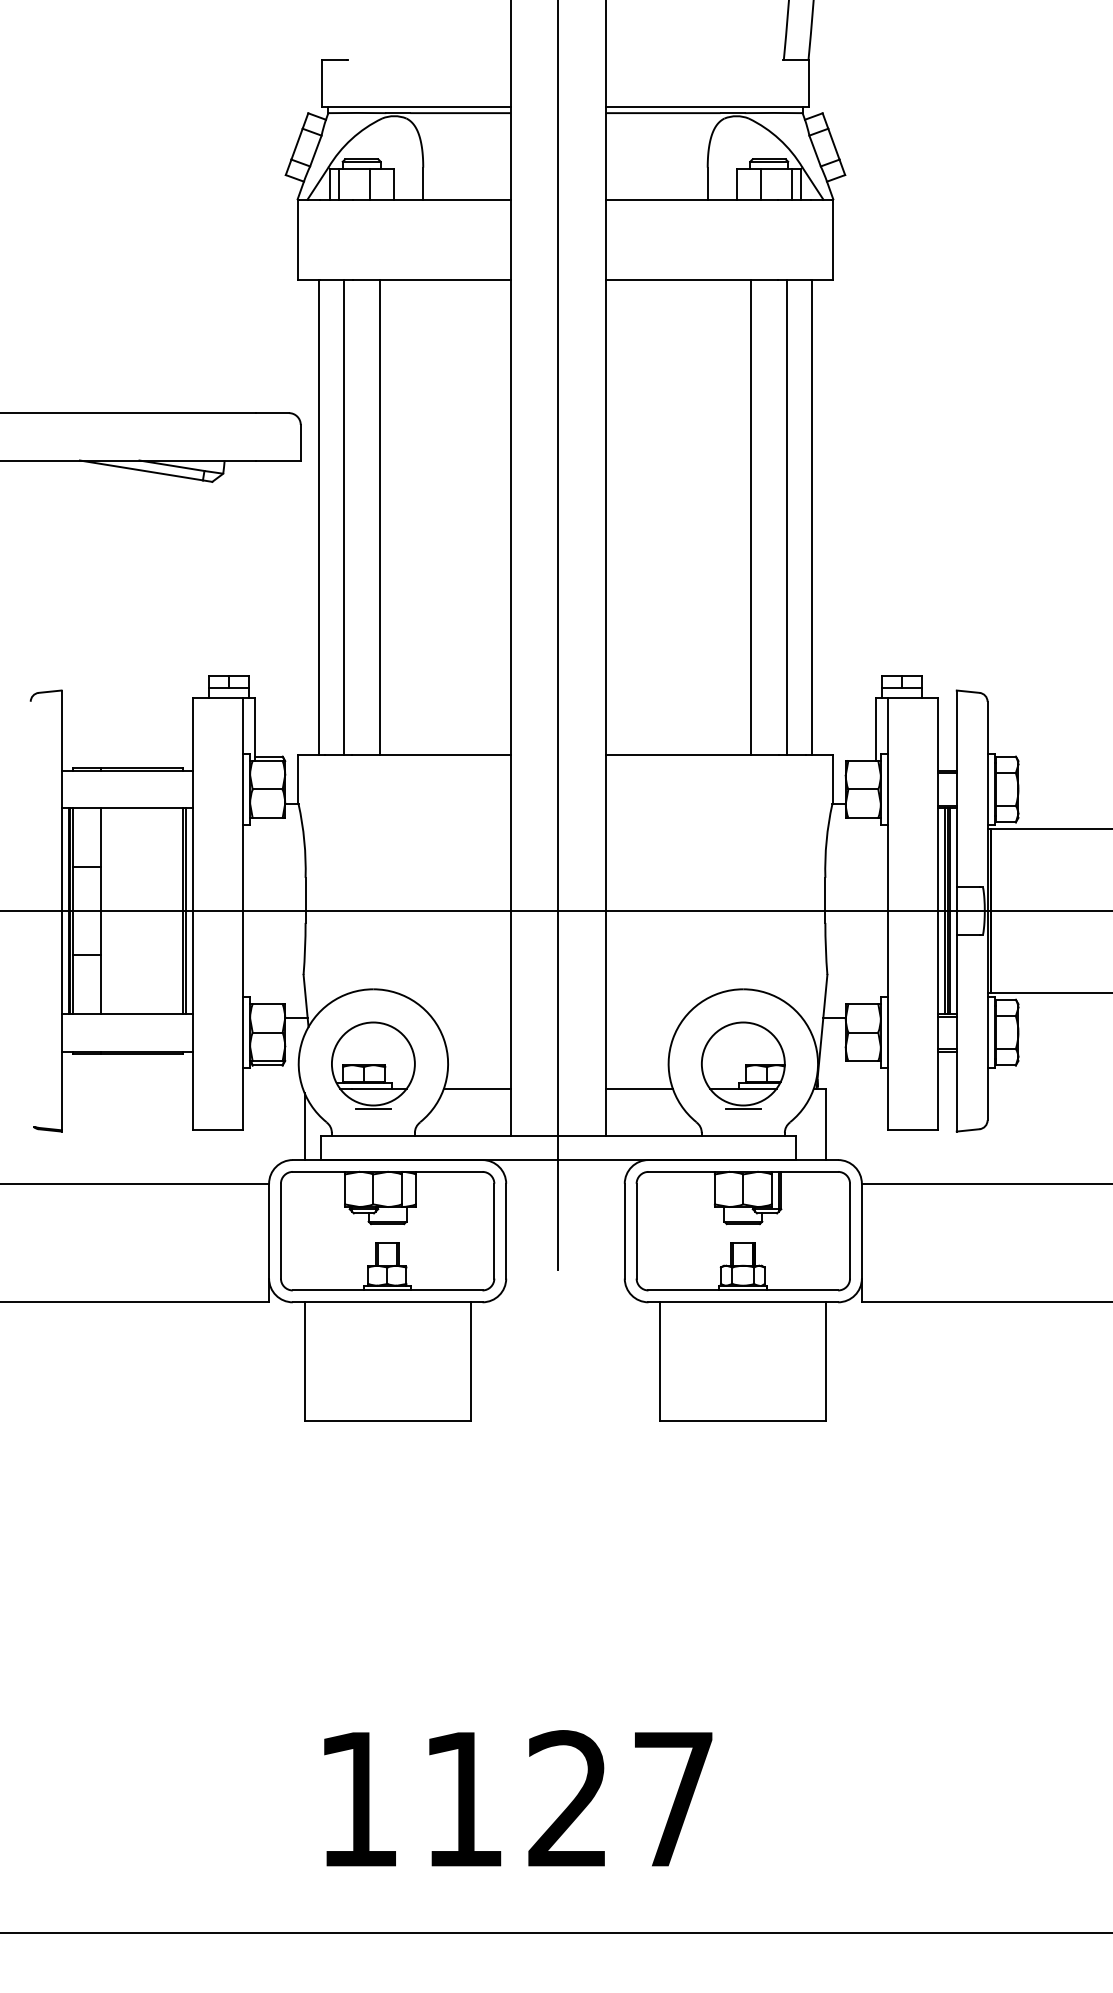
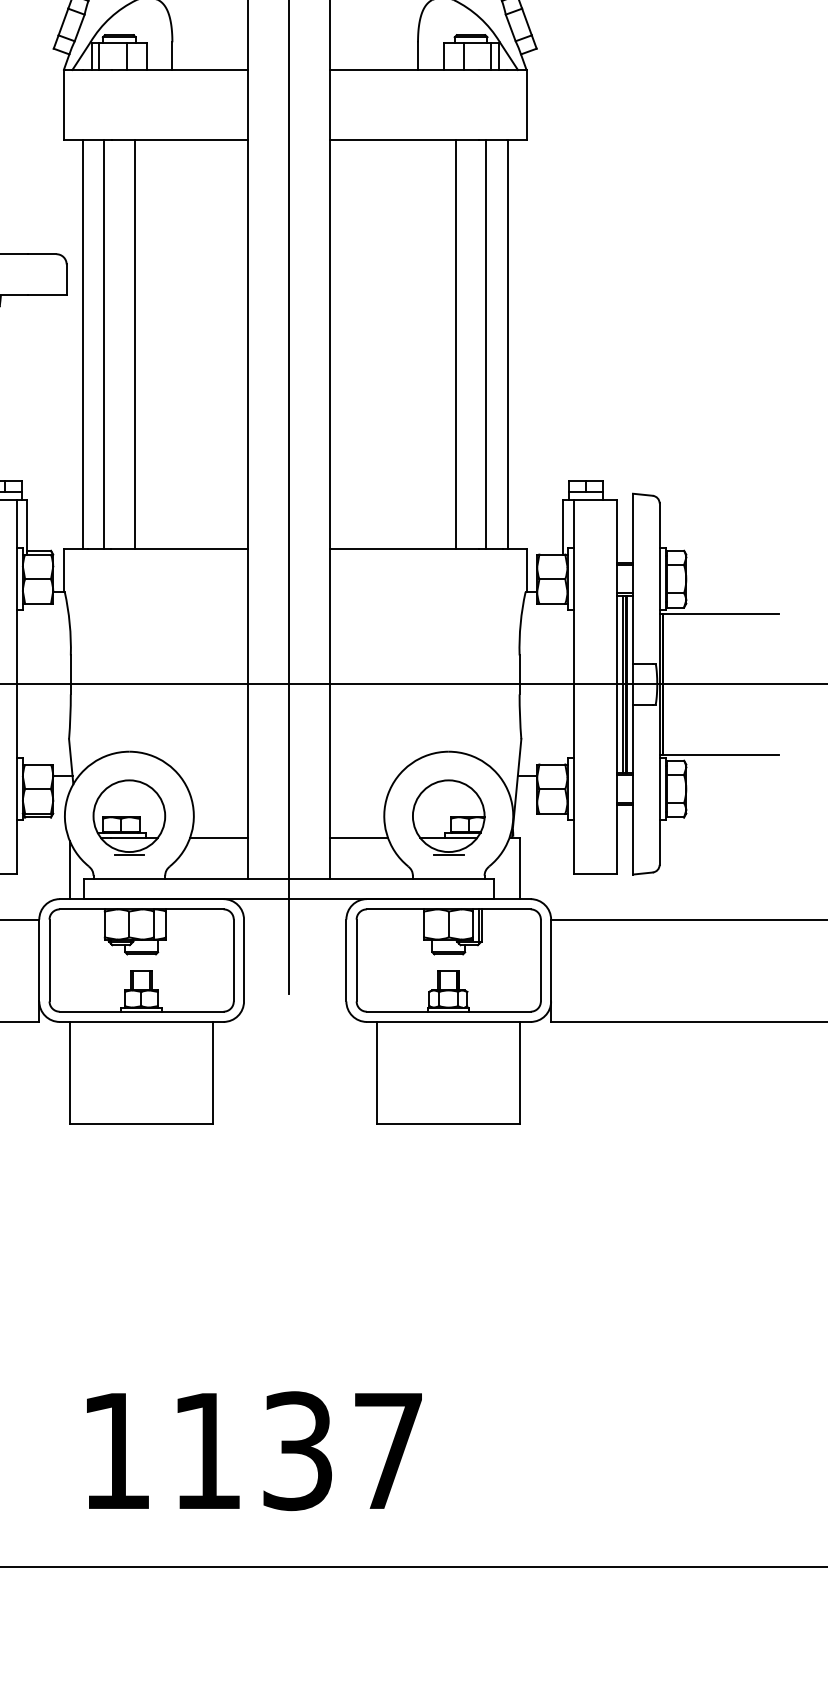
text: (568, 1799) -> (297, 1451), 1127 -> 1137

